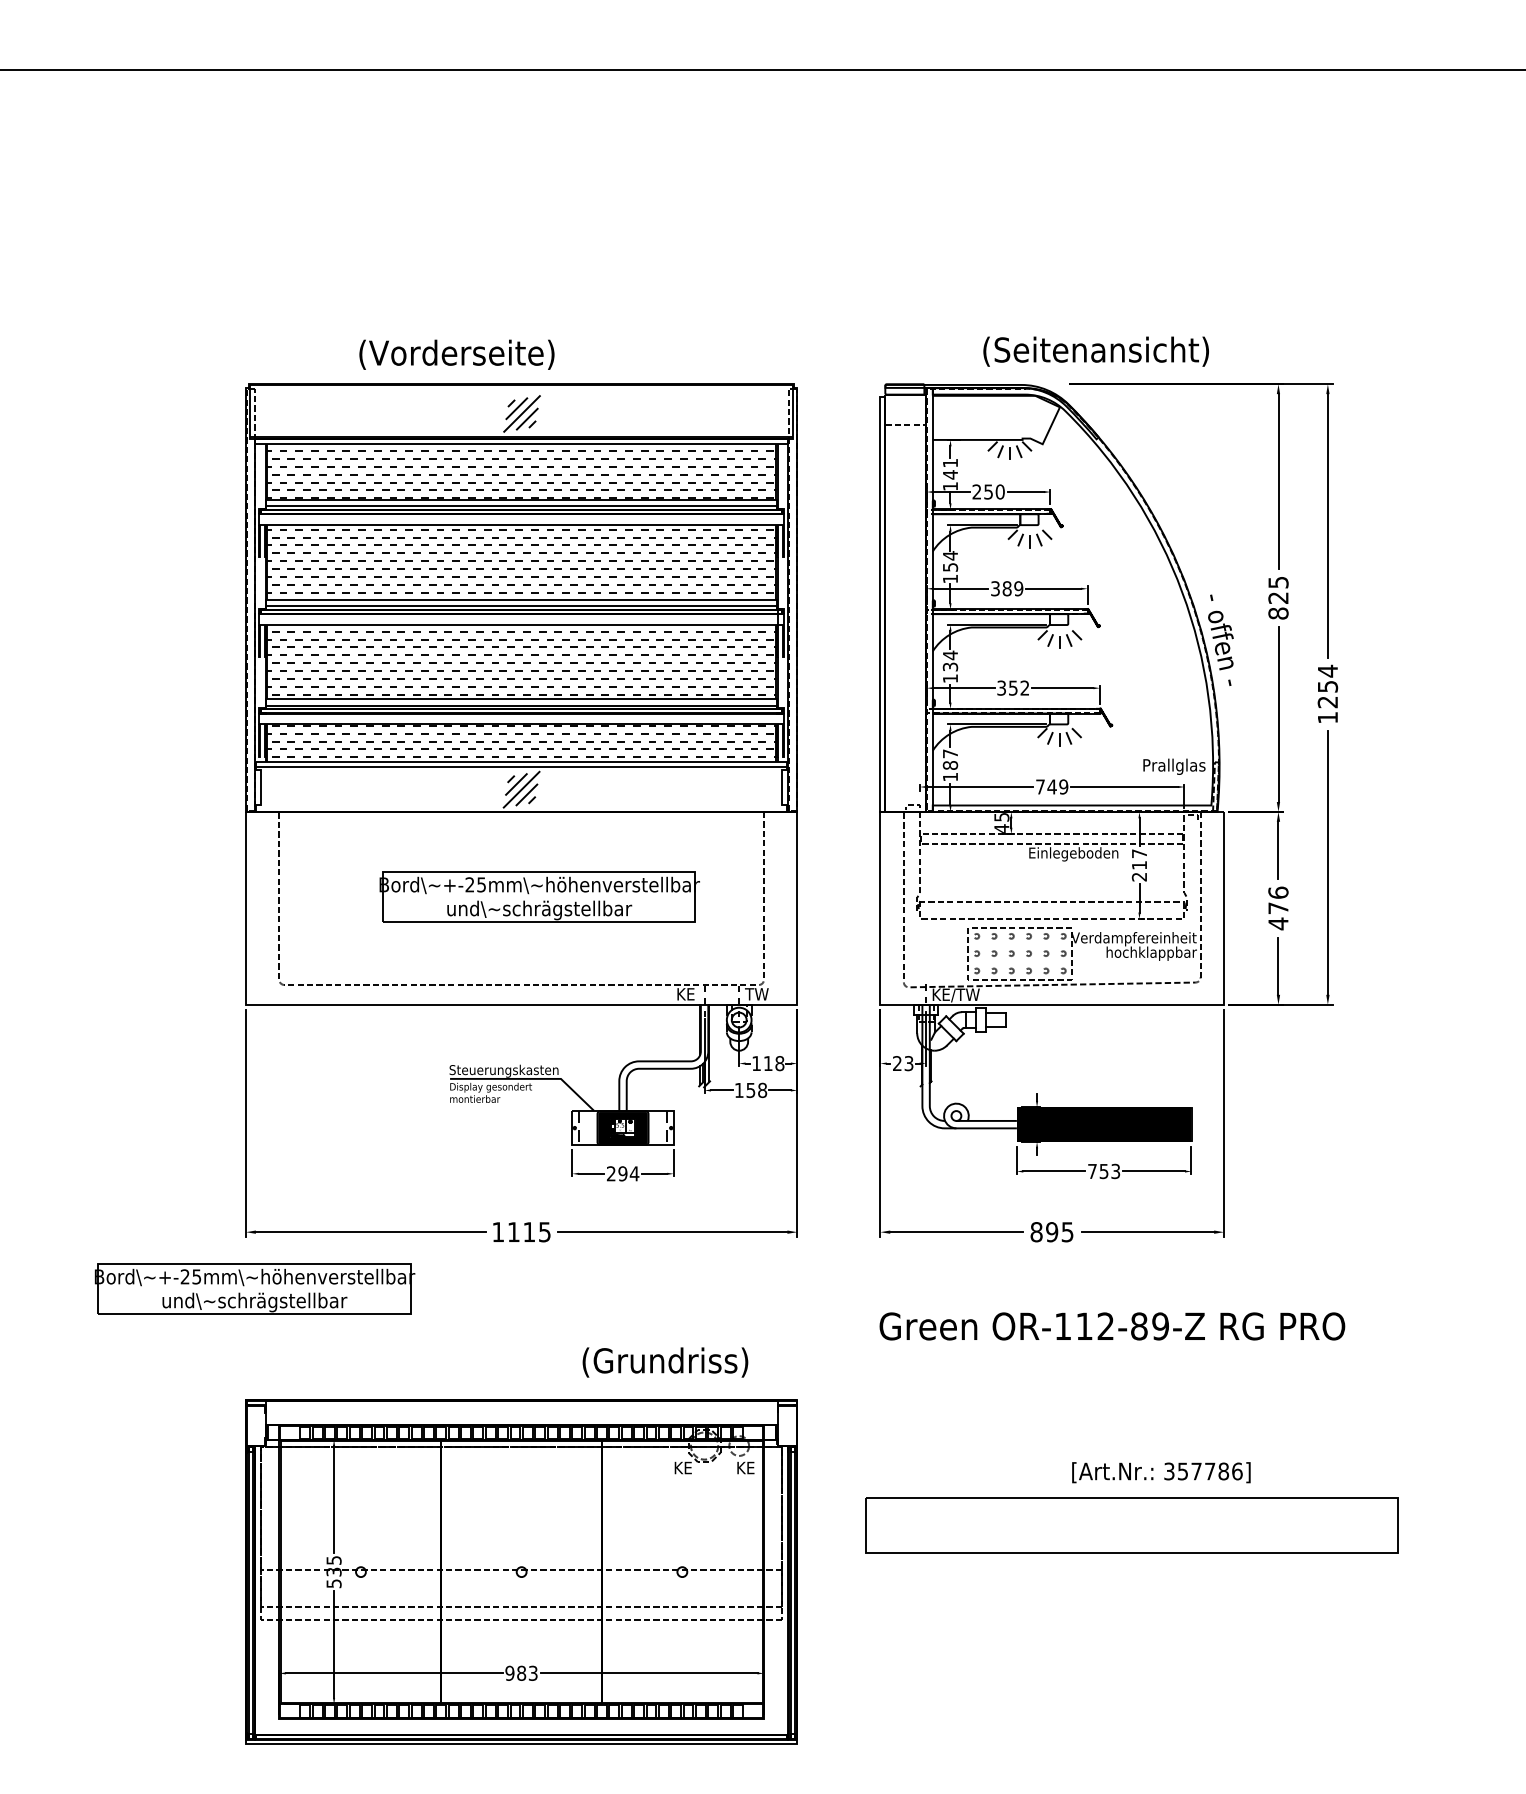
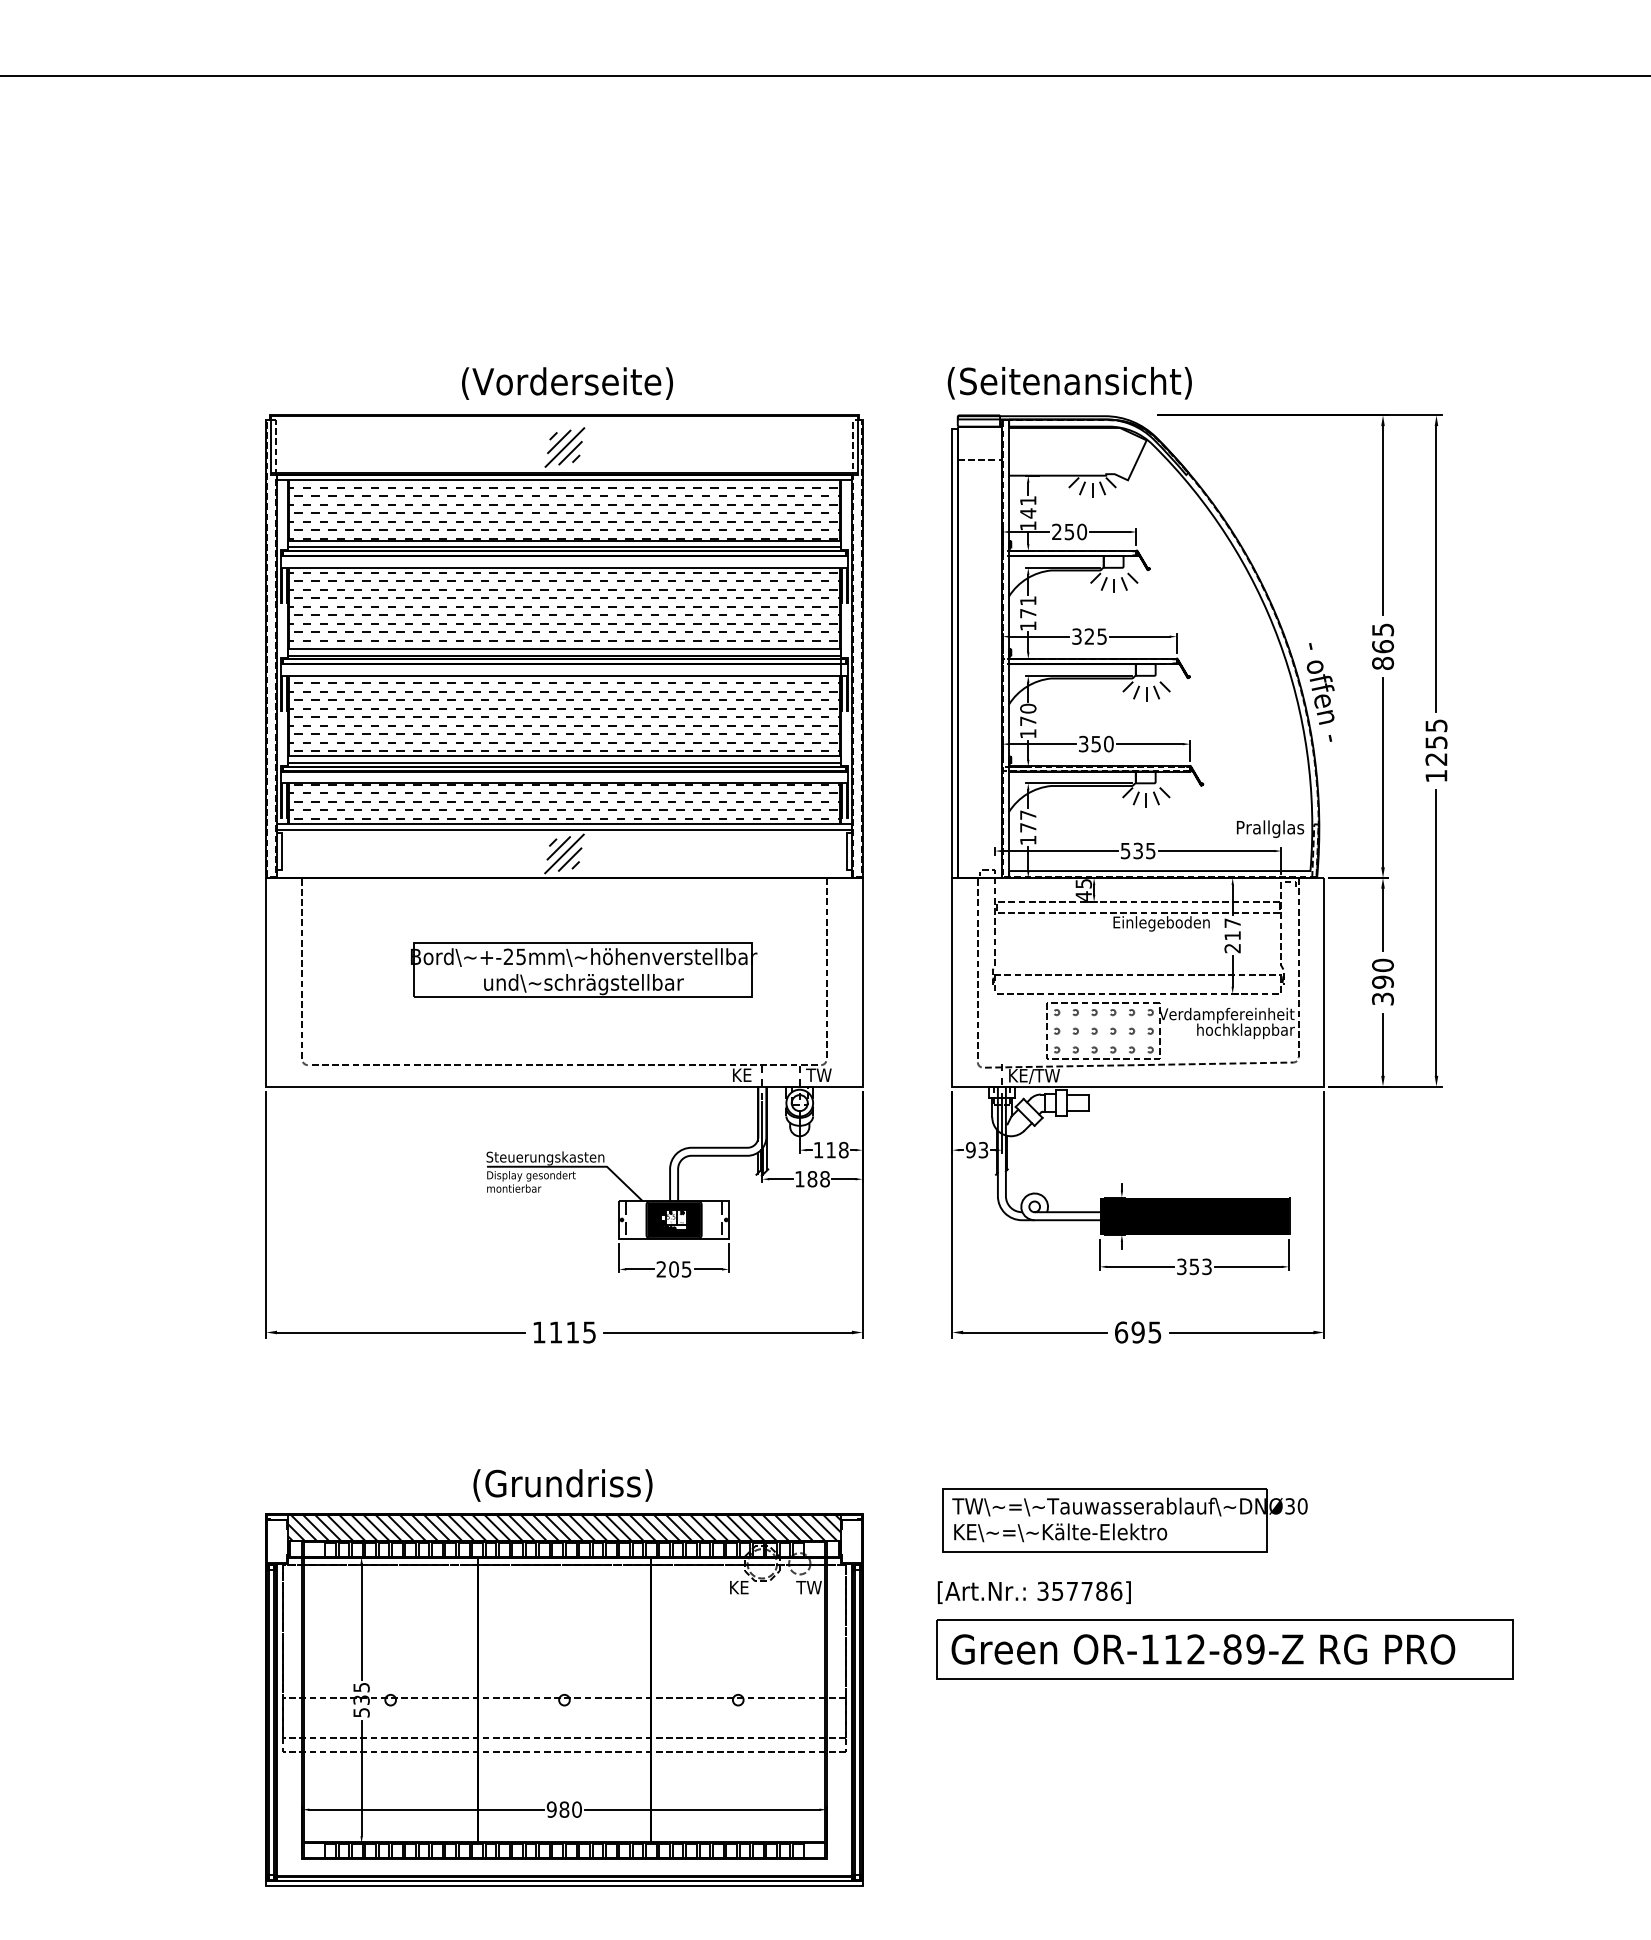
text: (1095, 351) -> (1069, 383), moved
text: (456, 354) -> (567, 383), moved
text: (950, 560) -> (1028, 606), 154 -> 171
text: (1012, 588) -> (1095, 636), 389 -> 325
text: (1278, 597) -> (1383, 646), 825 -> 865
text: (950, 660) -> (1028, 714), 134 -> 170
text: (1327, 670) -> (1436, 725), 1254 -> 1255
text: (1024, 687) -> (1108, 743), 352 -> 350
text: (950, 765) -> (1028, 827), 187 -> 177
text: (1052, 786) -> (1138, 850), 749 -> 535
text: (1278, 908) -> (1382, 982), 476 -> 390
text: (897, 1063) -> (970, 1150), 23 -> 93
text: (750, 1090) -> (812, 1179), 158 -> 188
text: (1092, 1171) -> (1181, 1266), 753 -> 353
text: (628, 1173) -> (680, 1269), 294 -> 205
text: (1036, 1232) -> (1121, 1332), 895 -> 695
part: (255, 1288) -> (276, 1393), removed
text: (1112, 1326) -> (1203, 1649), moved
text: (664, 1362) -> (562, 1485), moved
part: (1039, 1405) -> (1124, 1520), added
hatch: (521, 1412) -> (564, 1527), added
text: (747, 1467) -> (808, 1587), KE -> TW
text: (1160, 1472) -> (1033, 1592), moved
text: (532, 1673) -> (576, 1809), 983 -> 980

